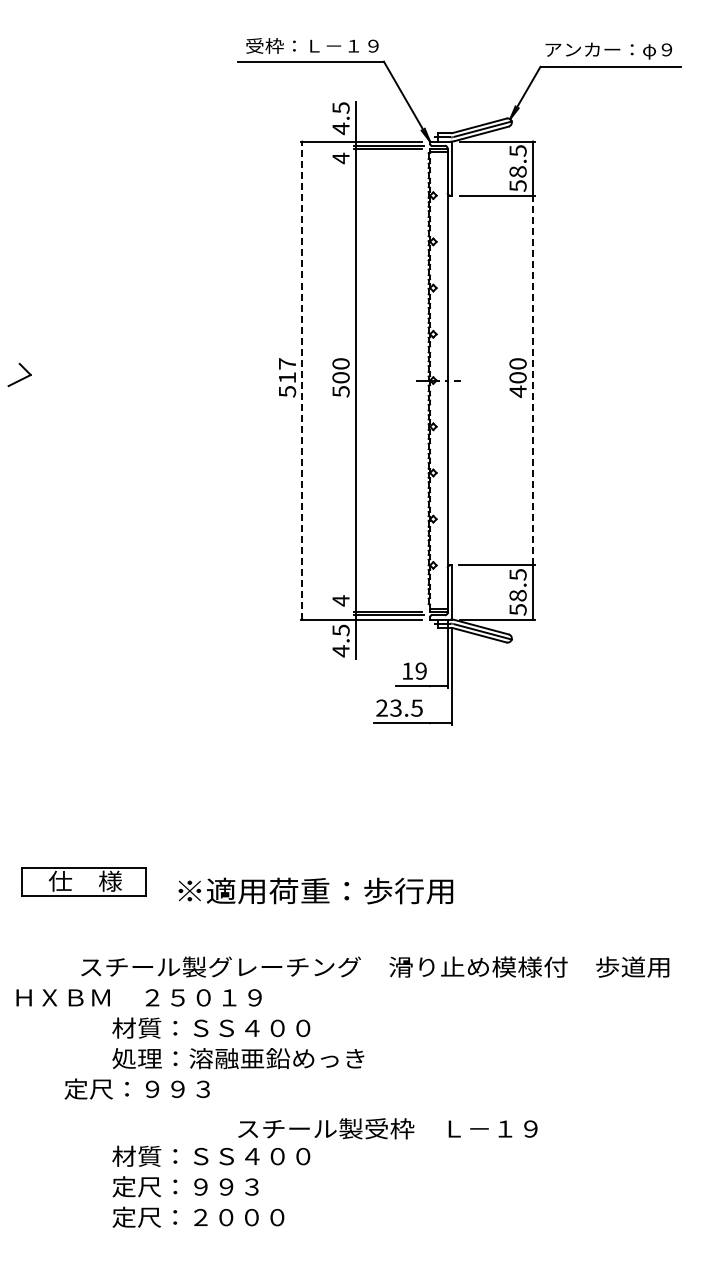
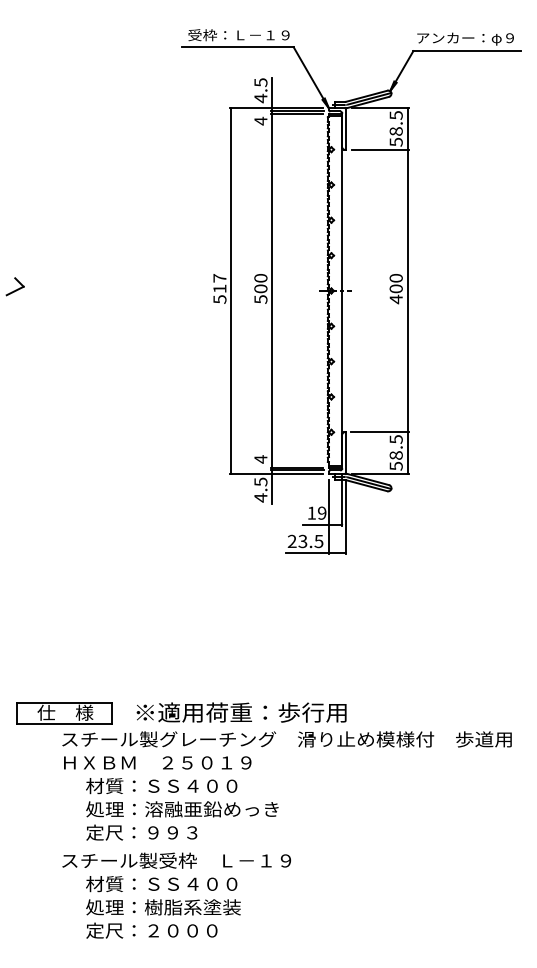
line: (302, 380) -> (231, 290), dashed -> solid
line: (533, 380) -> (408, 290), dashed -> solid
line: (430, 675) -> (329, 516), added
part: (83, 881) -> (63, 712), moved
text: (315, 890) -> (241, 712), moved
text: (138, 997) -> (157, 762), moved
text: (136, 1088) -> (141, 832), moved
text: (387, 1128) -> (176, 860), moved
text: (213, 1186) -> (163, 907), 定尺：９９３ -> 処理：樹脂系塗装

